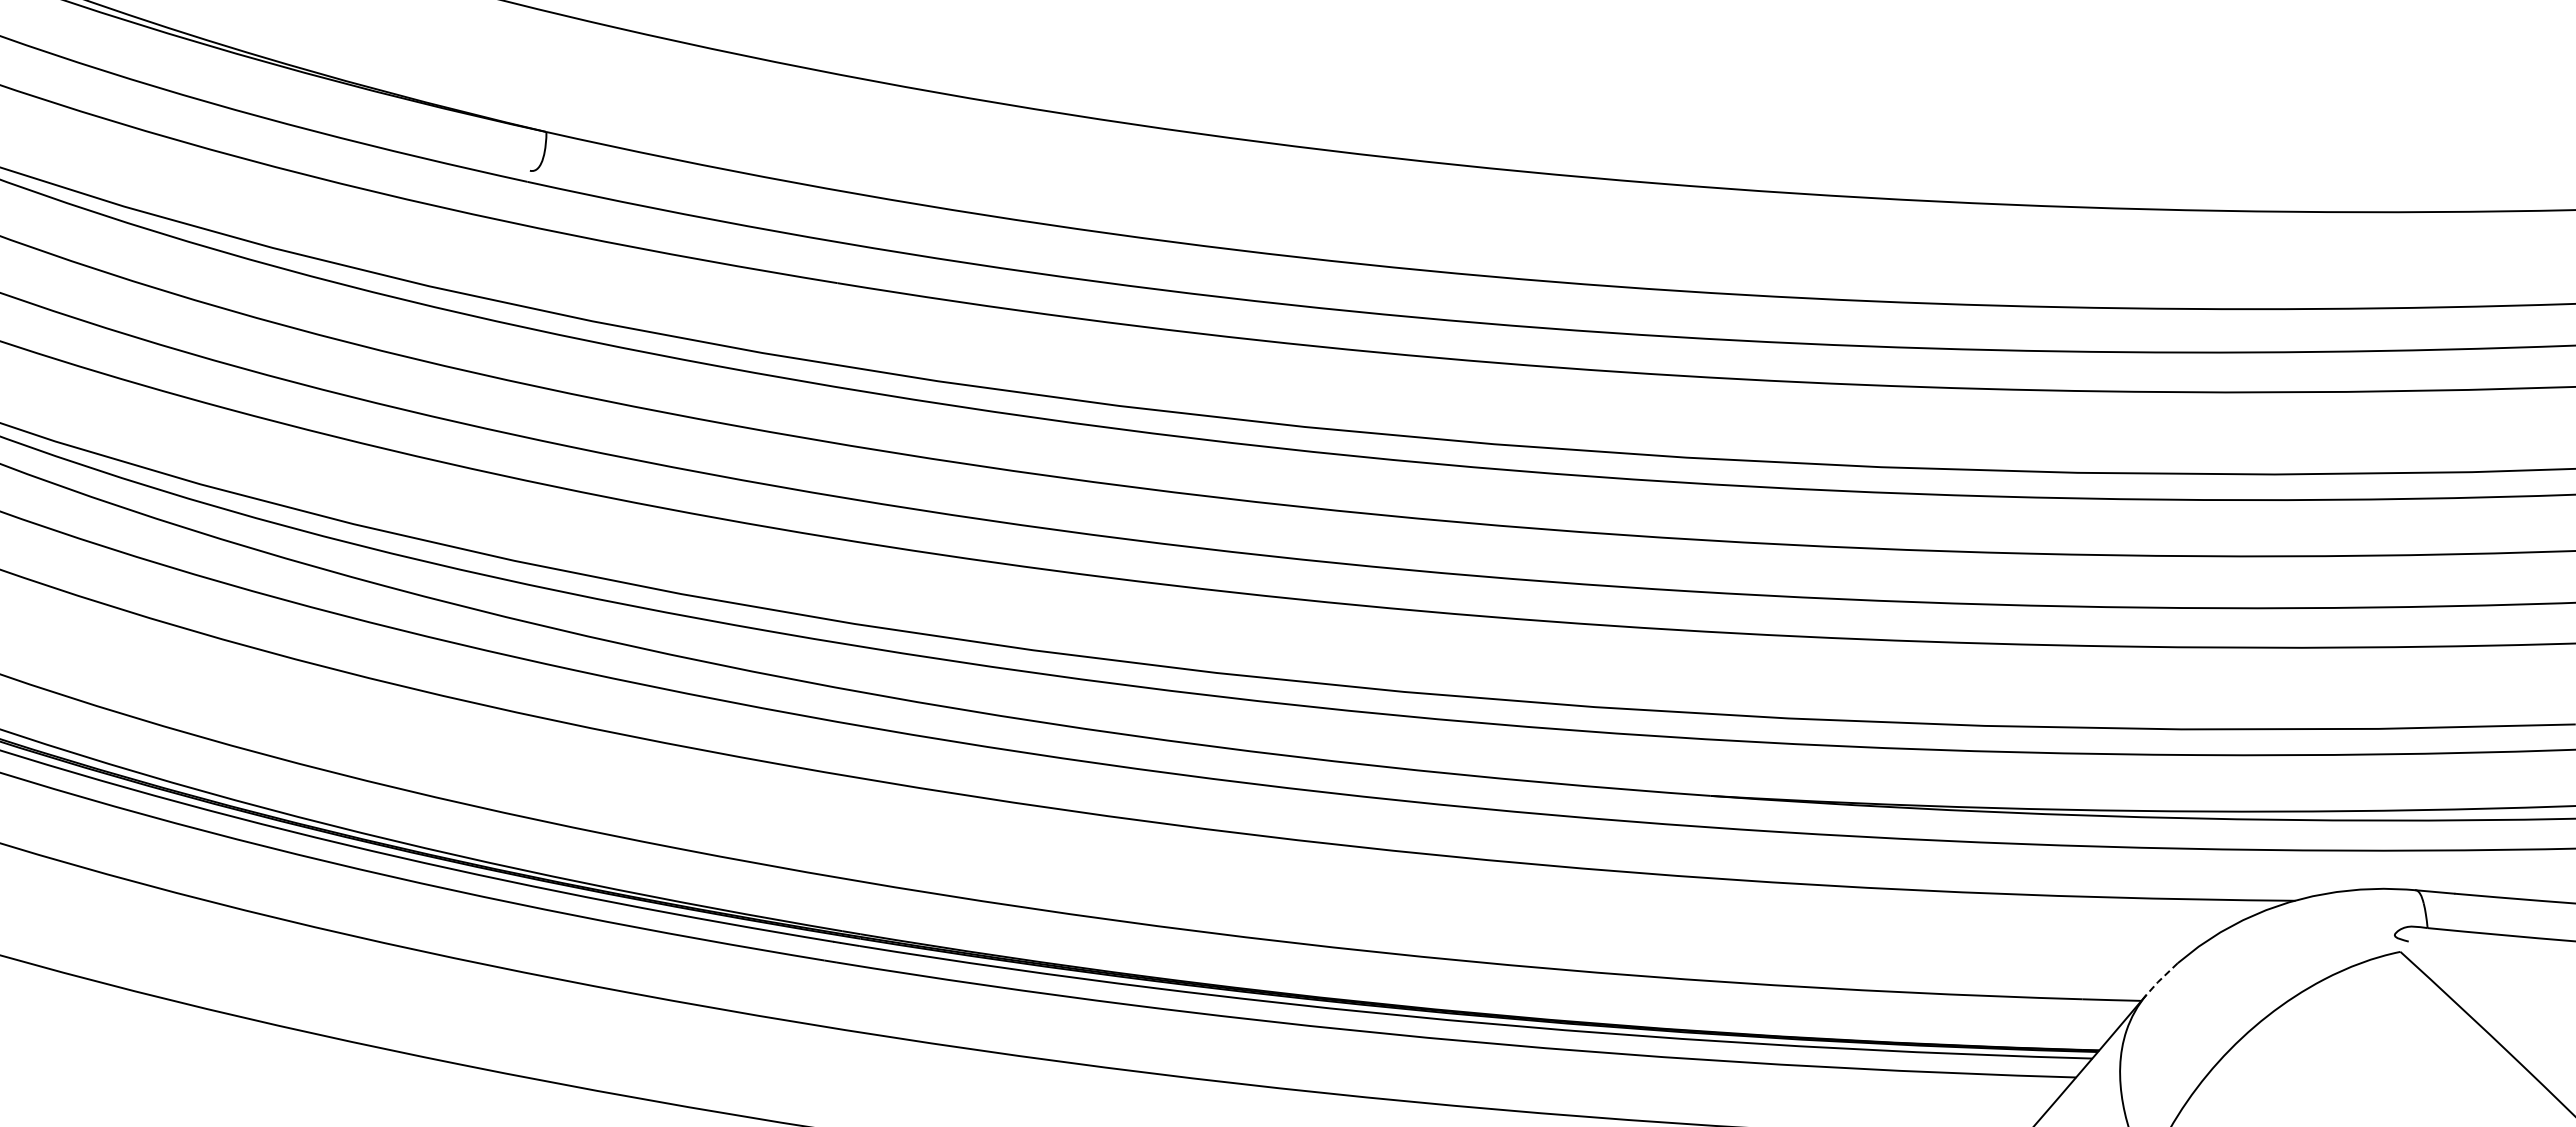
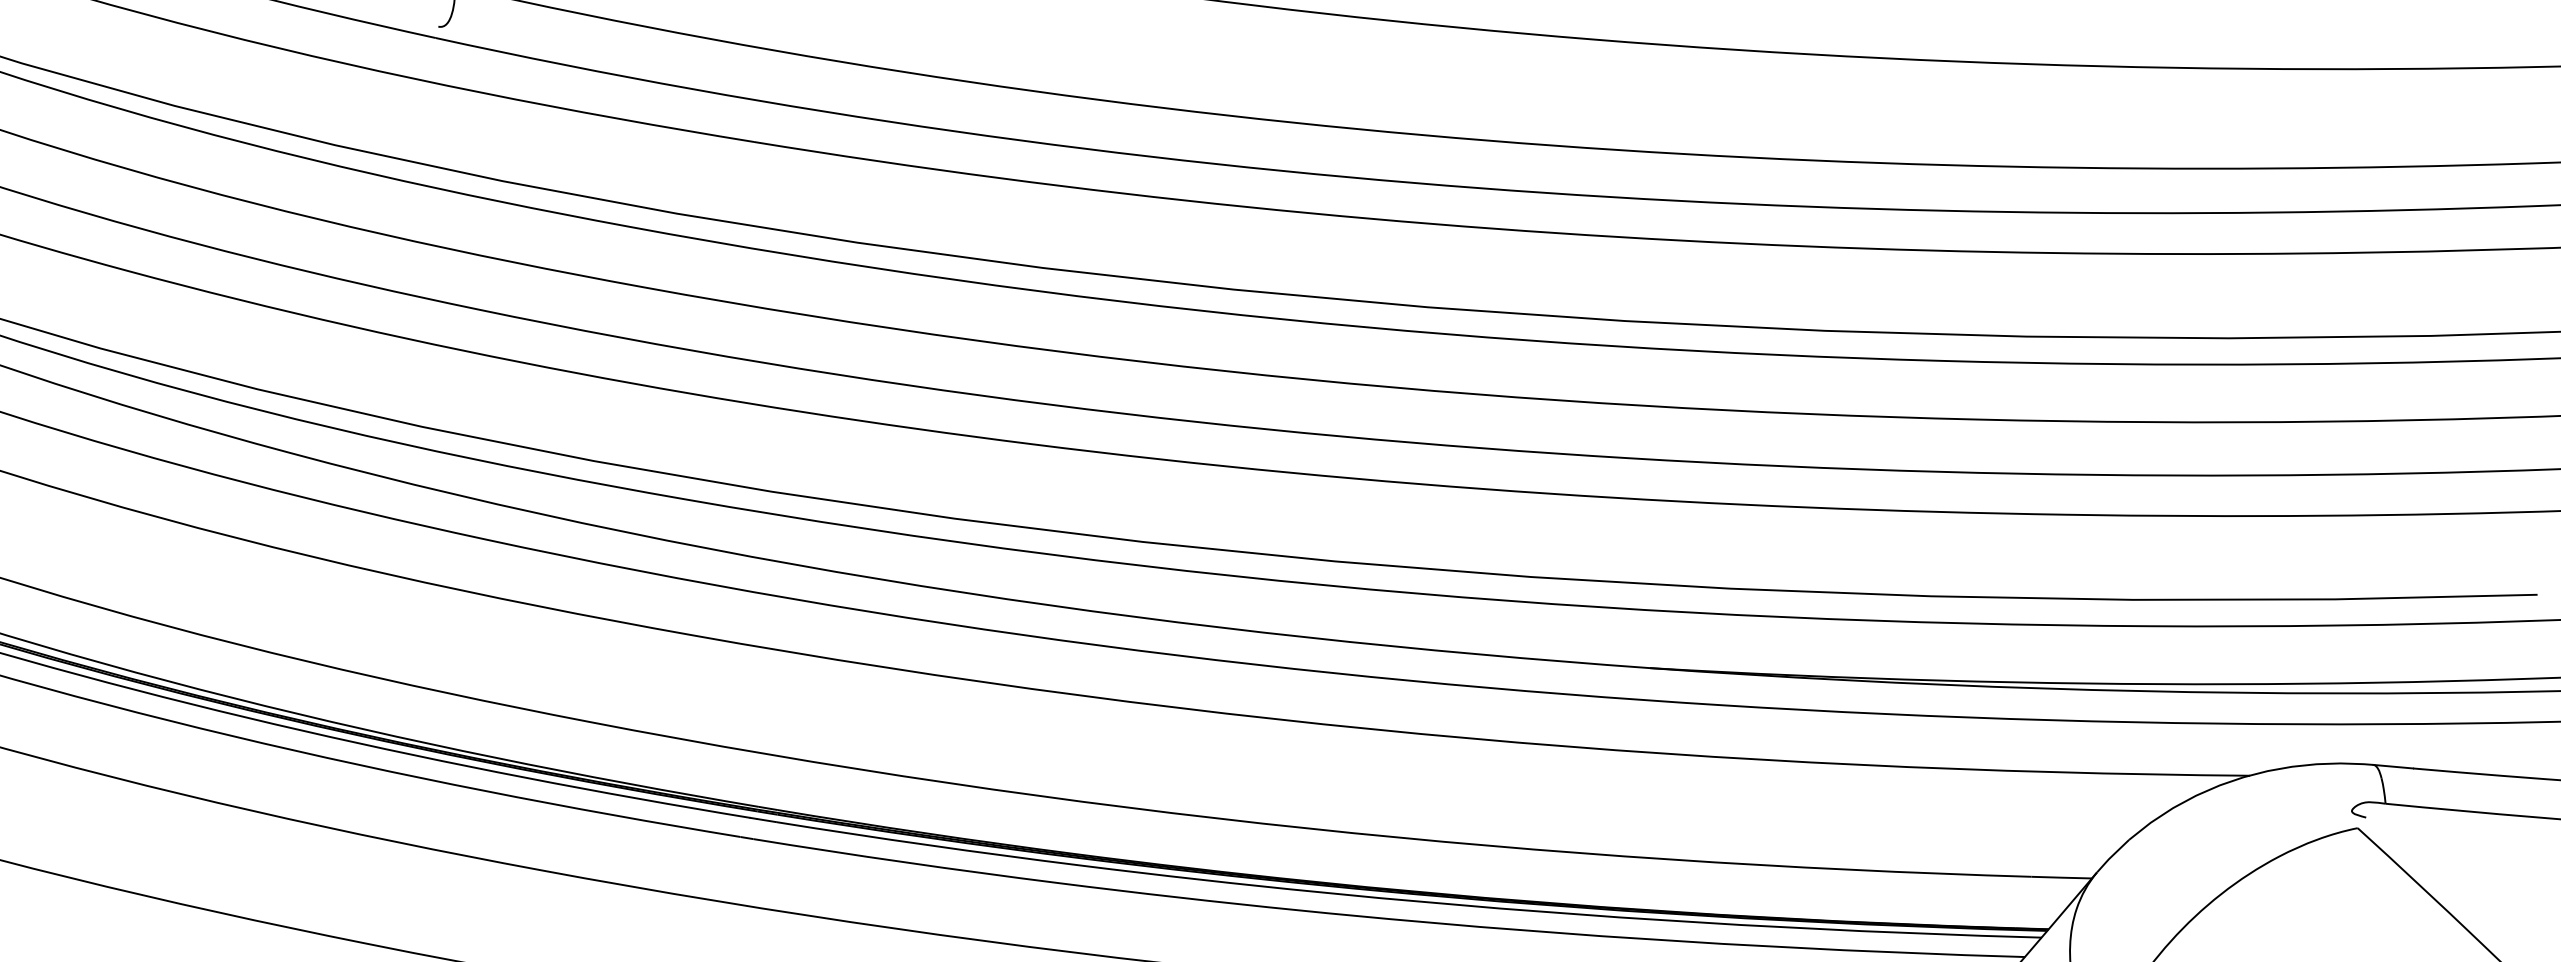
line: (2161, 978) -> (2112, 855), dashed -> solid

